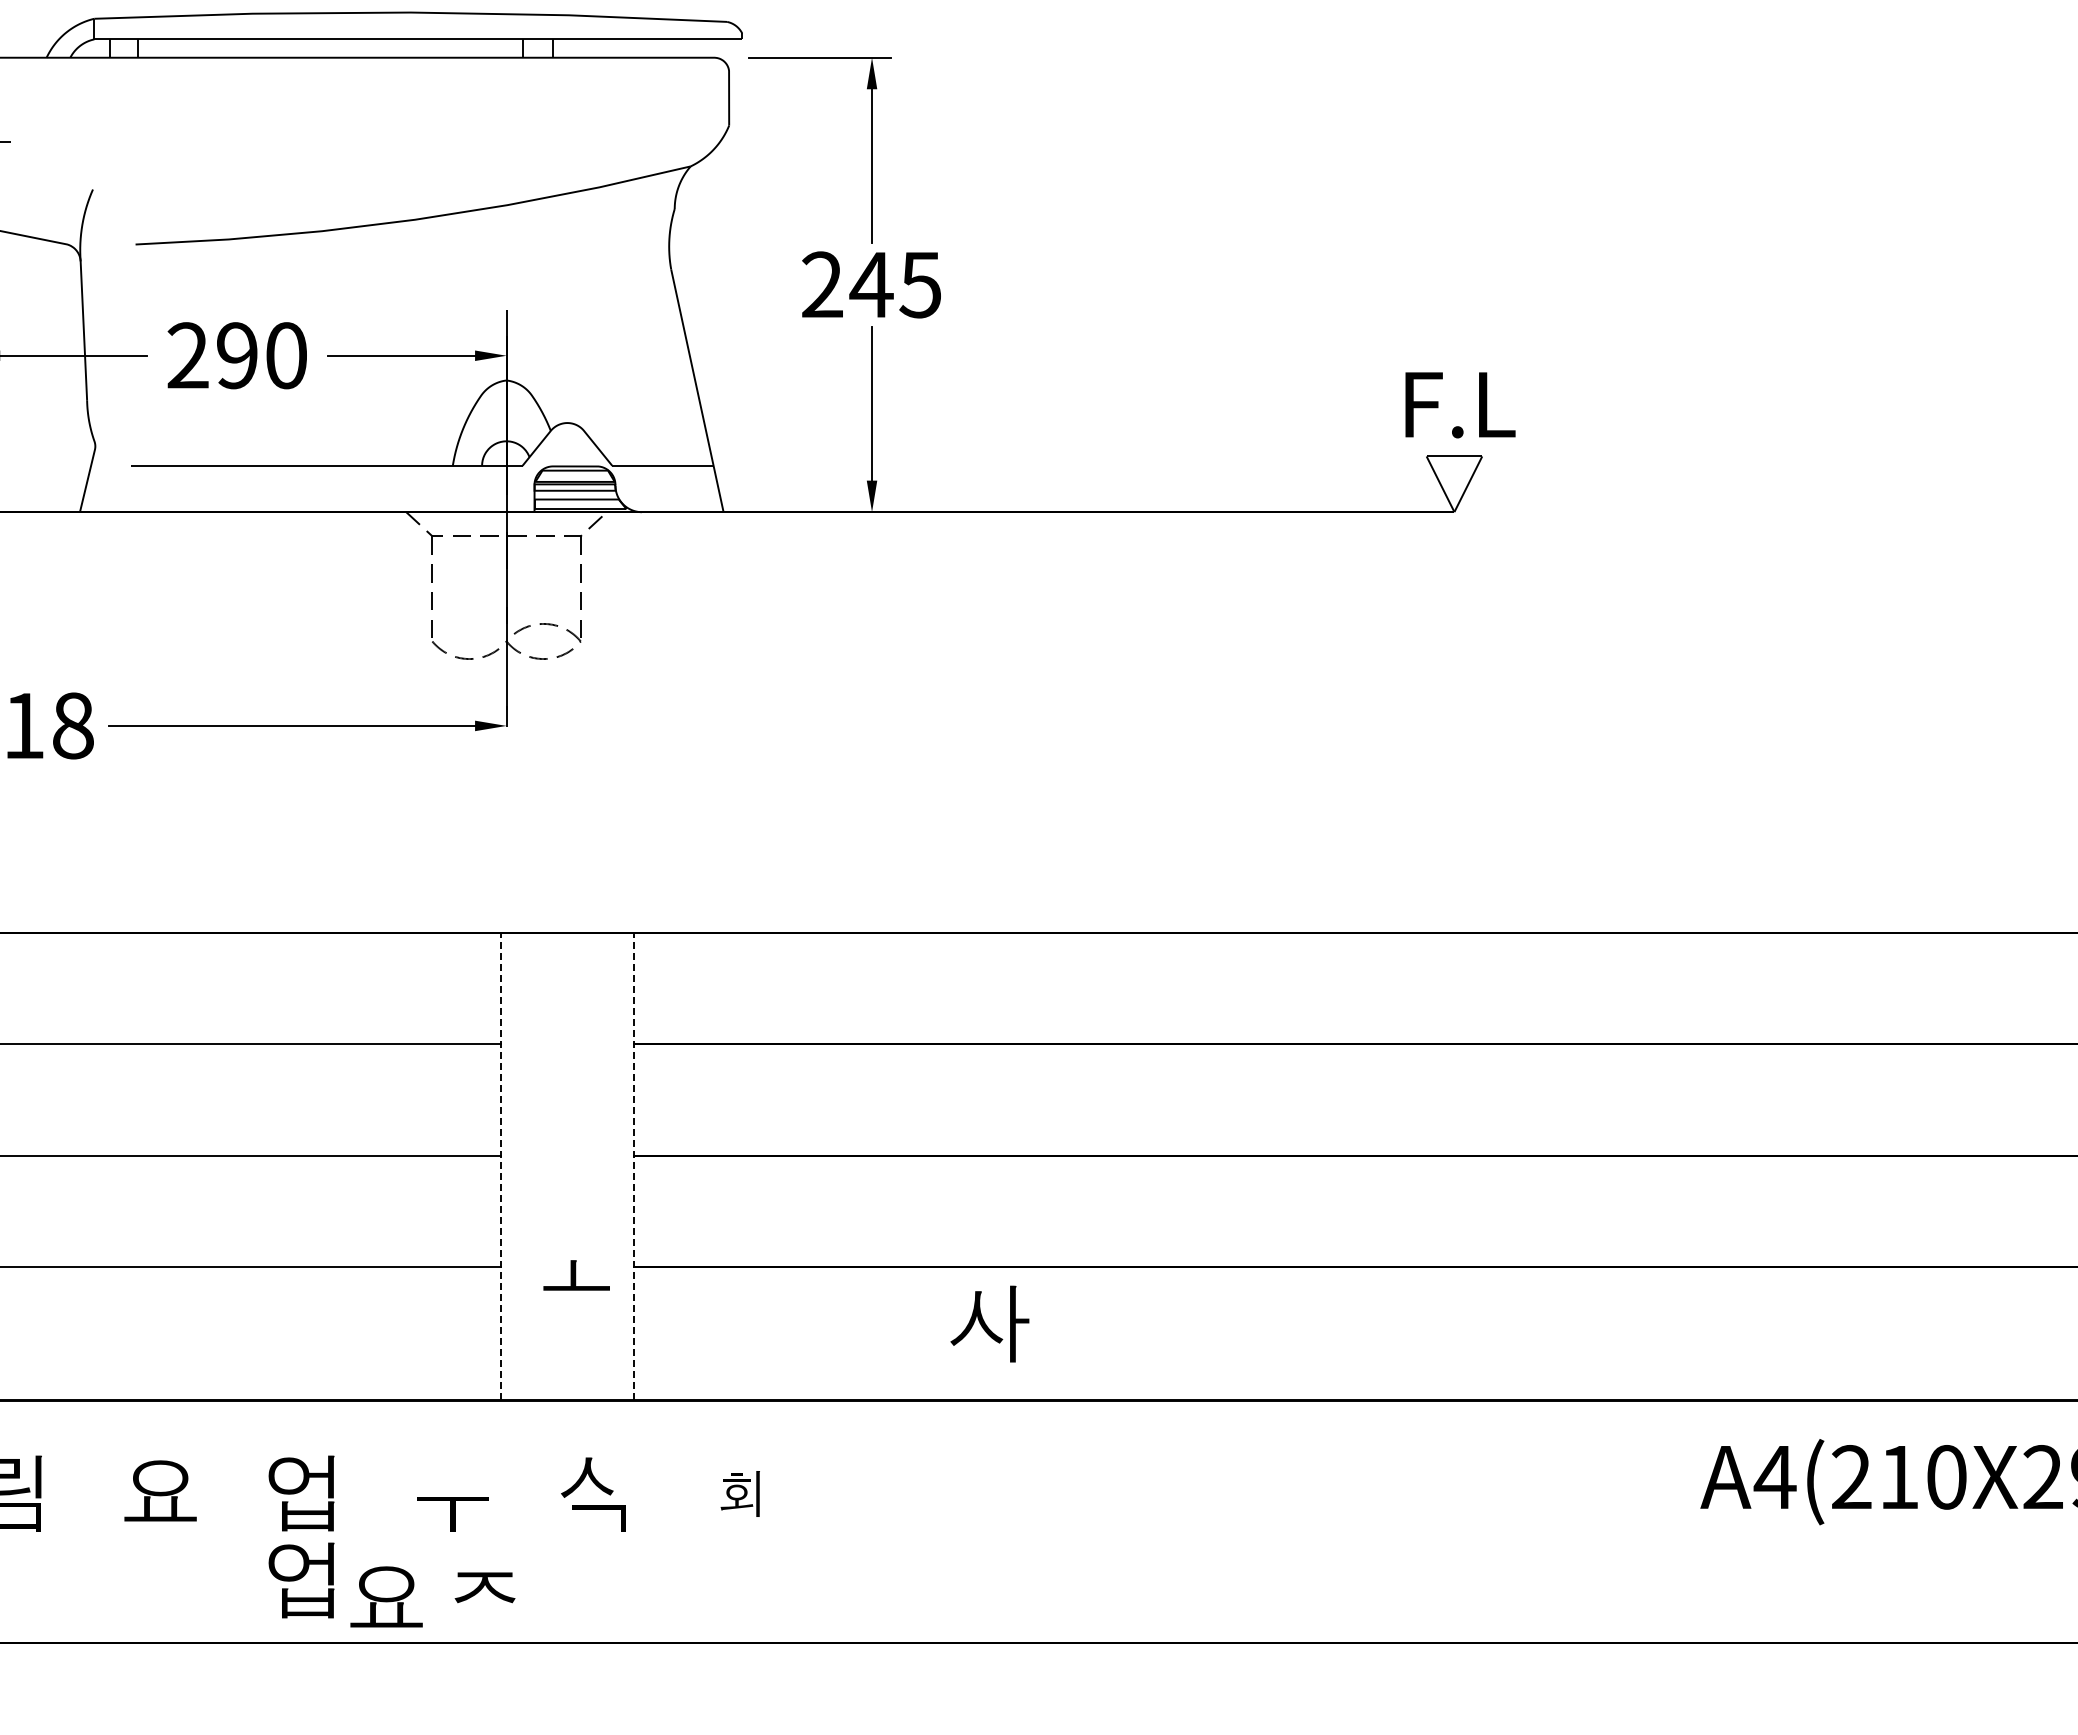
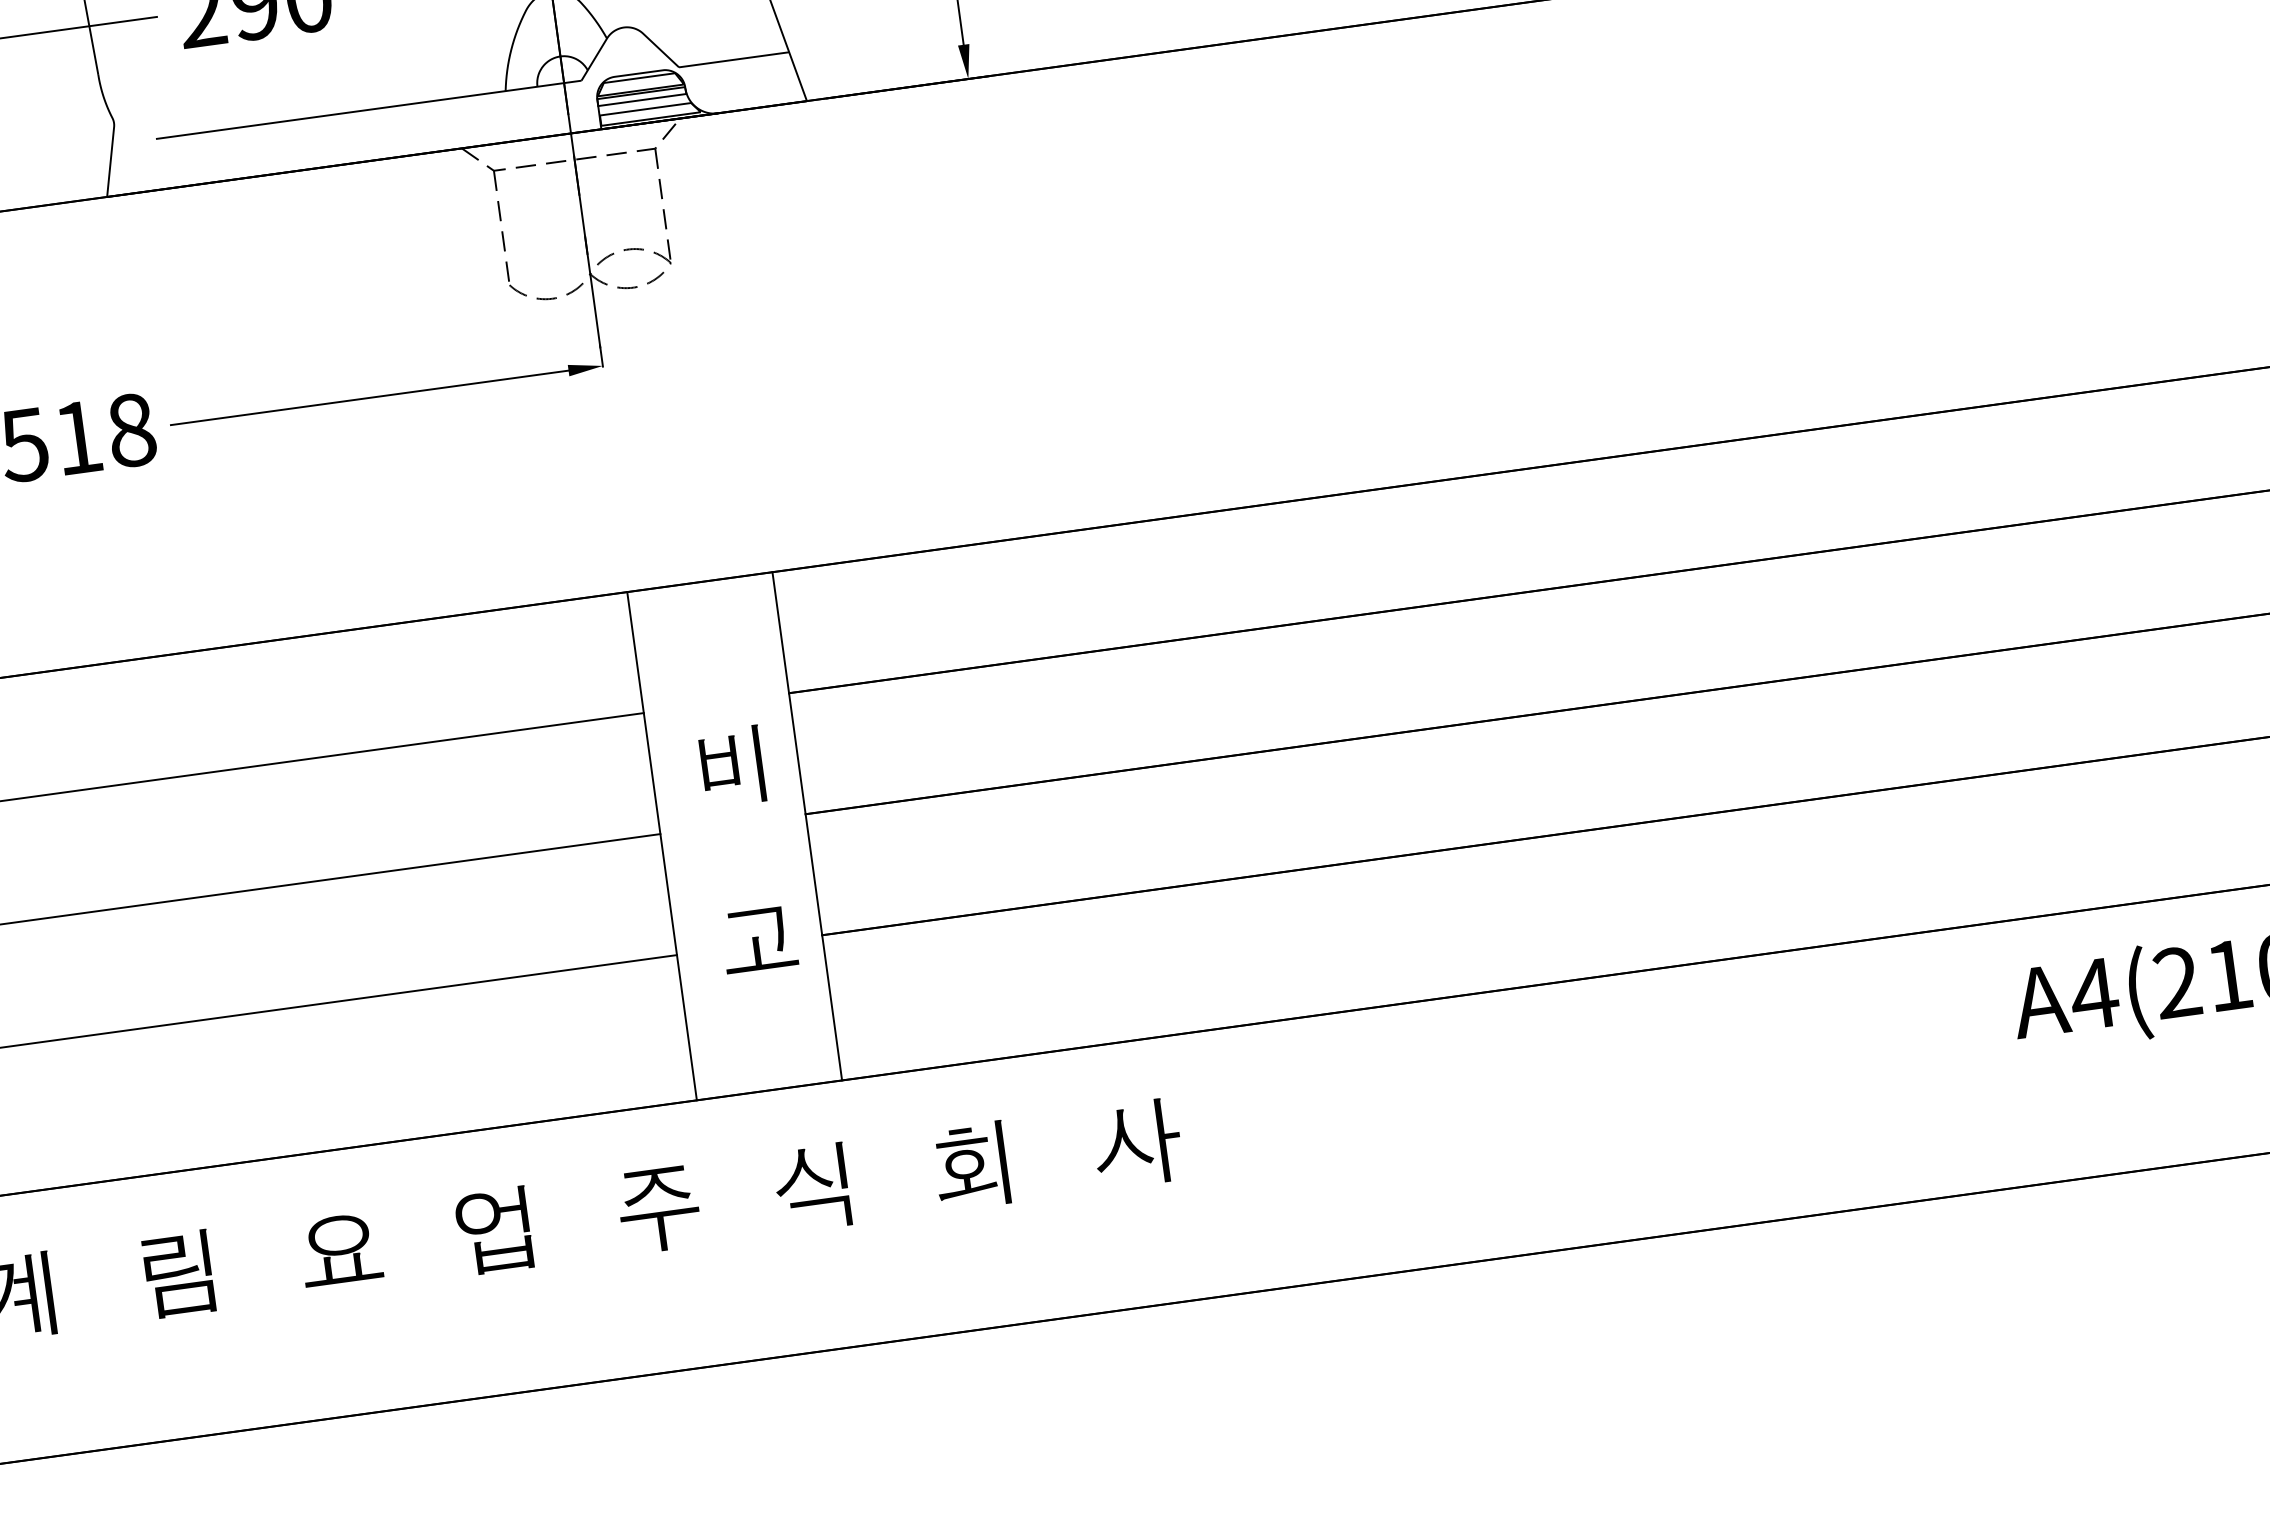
part: (562, 1098) -> (719, 762), added
part: (599, 1103) -> (760, 762), added
line: (500, 1166) -> (661, 845), dashed -> solid
line: (634, 1166) -> (807, 825), dashed -> solid
fill: (575, 1255) -> (756, 931), added
part: (989, 1323) -> (1136, 1143), moved
fill: (623, 1476) -> (841, 1164), added
part: (740, 1493) -> (971, 1165), size x1.67
part: (301, 1580) -> (507, 1325), removed
part: (484, 1587) -> (655, 1185), moved
part: (386, 1596) -> (601, 1330), removed

